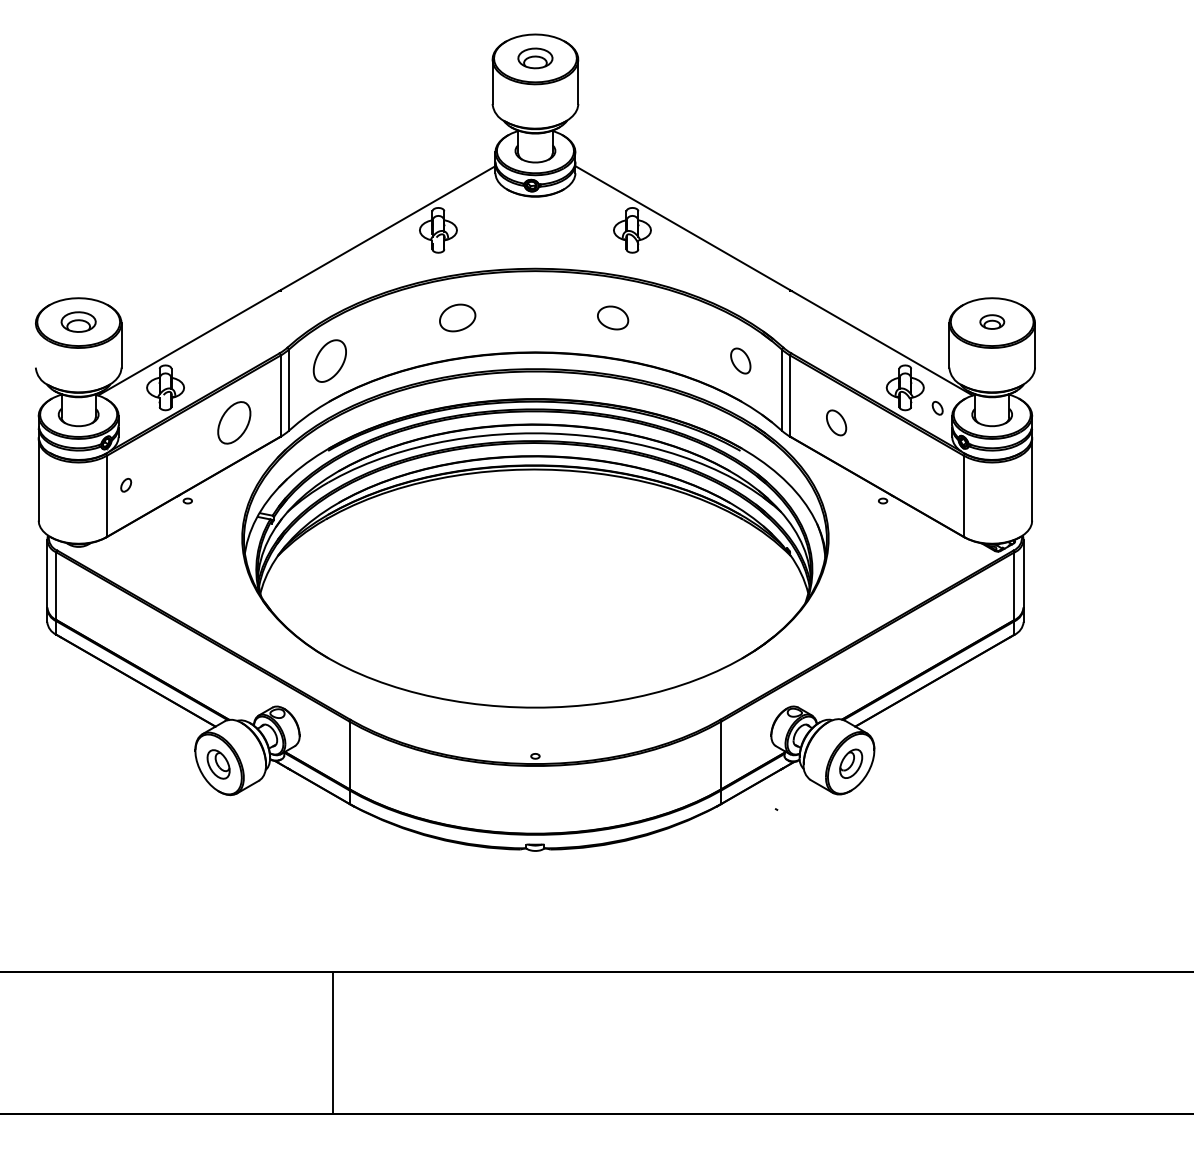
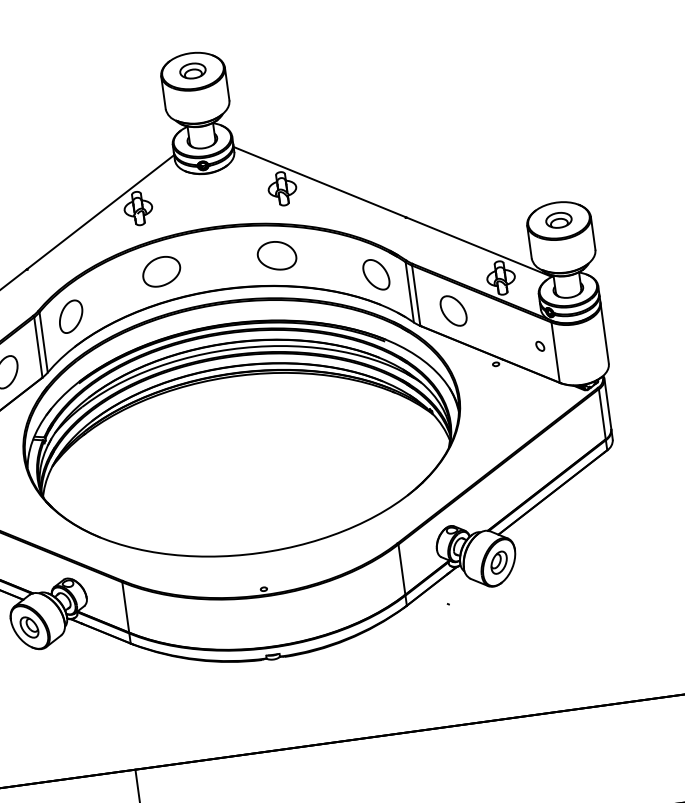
part: (457, 317) -> (161, 271), size x1.43
part: (612, 317) -> (276, 255), size x1.67
part: (992, 321) -> (559, 219), size x1.43
part: (740, 360) -> (375, 274), size x1.67
part: (937, 407) -> (540, 345), moved
part: (836, 422) -> (453, 310), size x1.67

